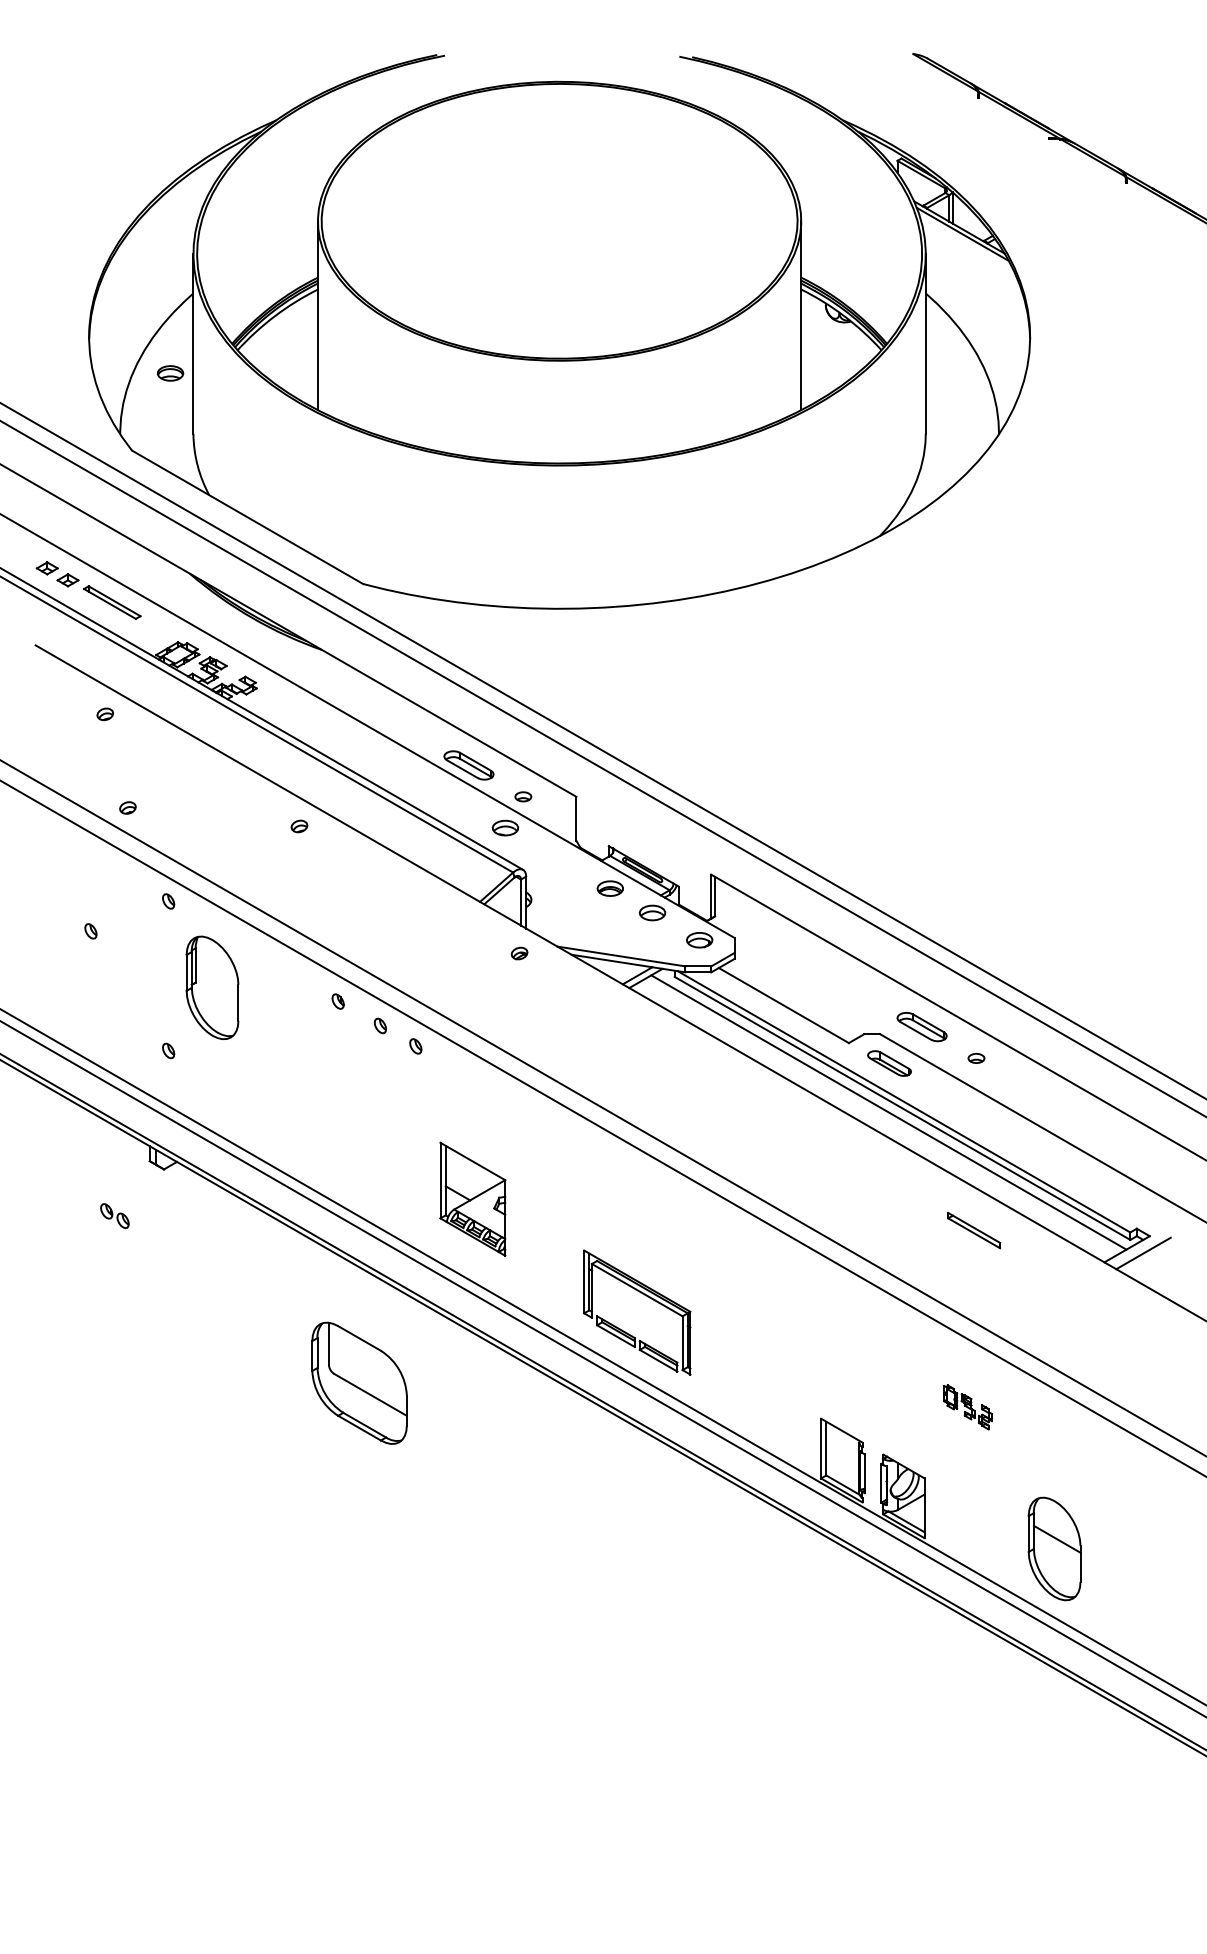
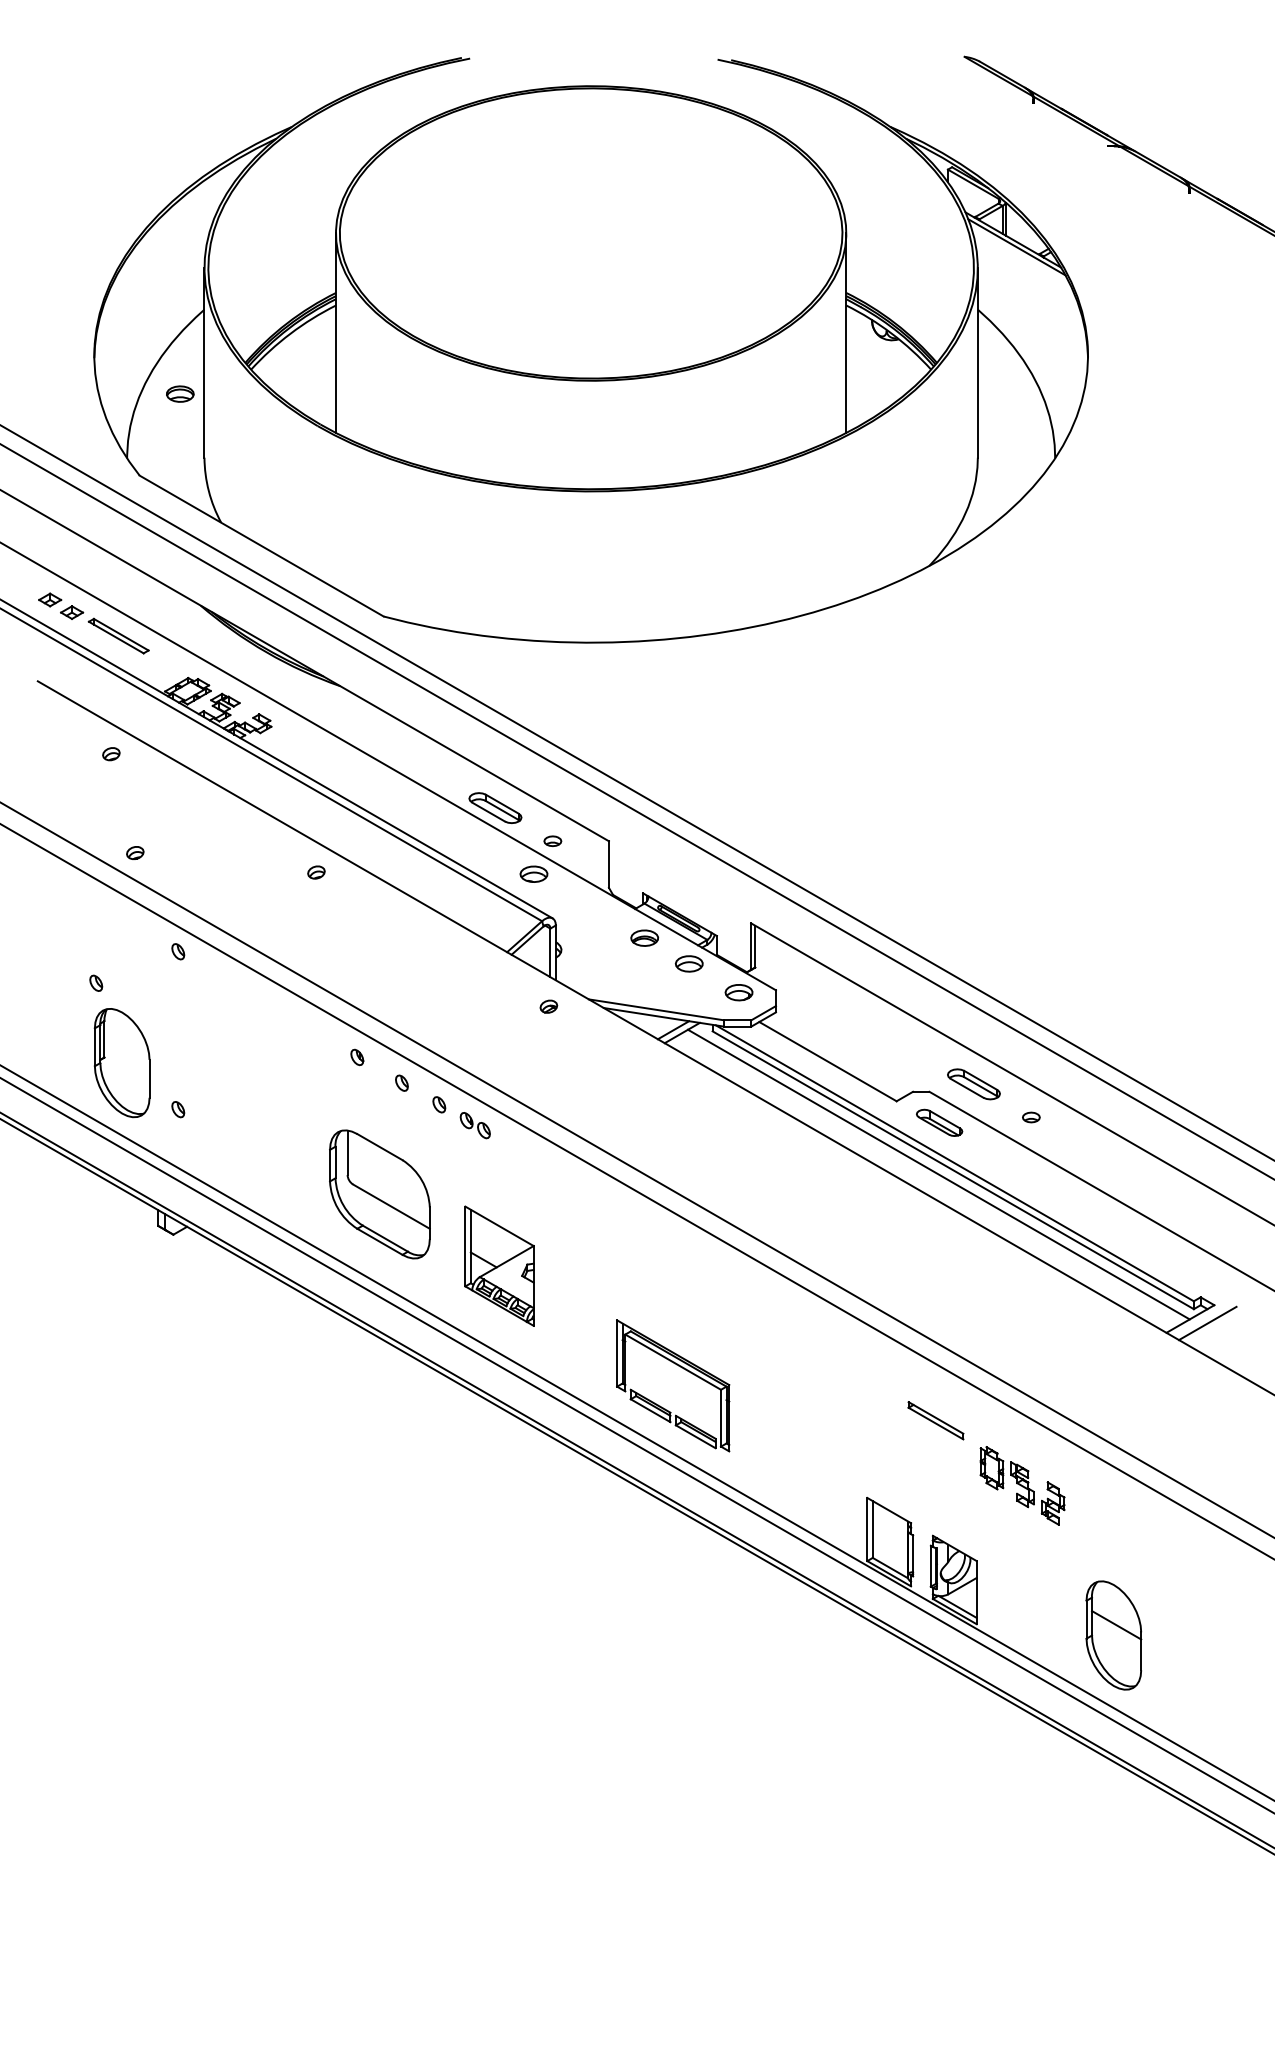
part: (212, 987) -> (122, 1062), moved
part: (114, 1215) -> (474, 1124), moved
part: (974, 1230) -> (936, 1420), moved
part: (359, 1382) -> (379, 1193), moved
part: (967, 1407) -> (1021, 1486), size x1.67

